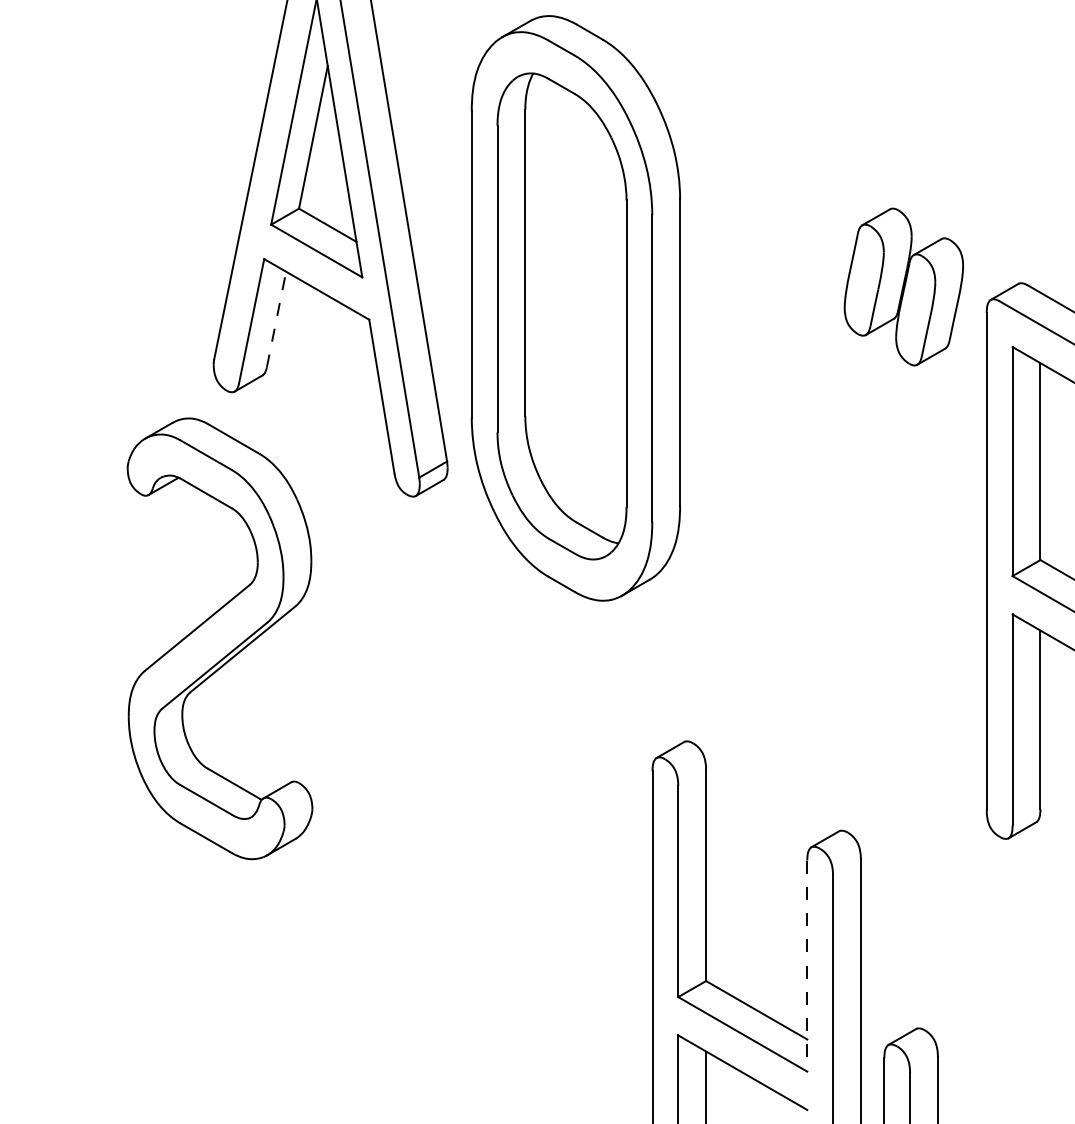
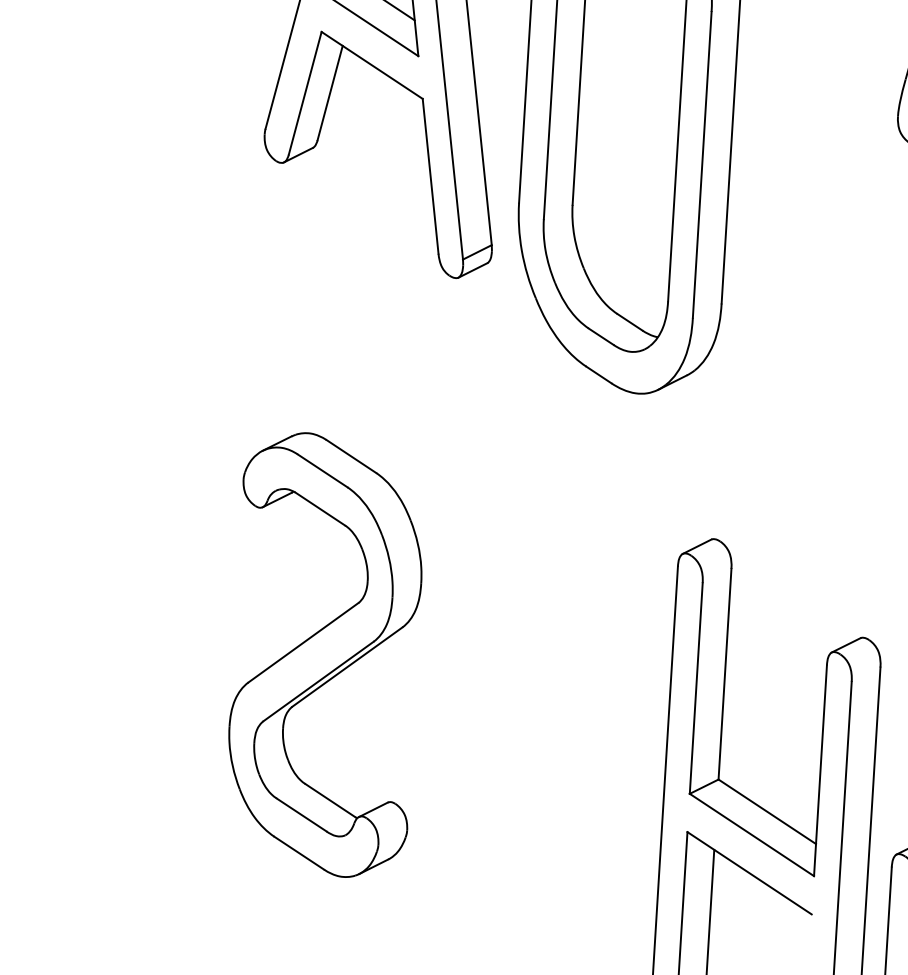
line: (276, 319) -> (330, 92), dashed -> solid
part: (219, 638) -> (324, 654), moved
line: (807, 966) -> (820, 771), dashed -> solid

